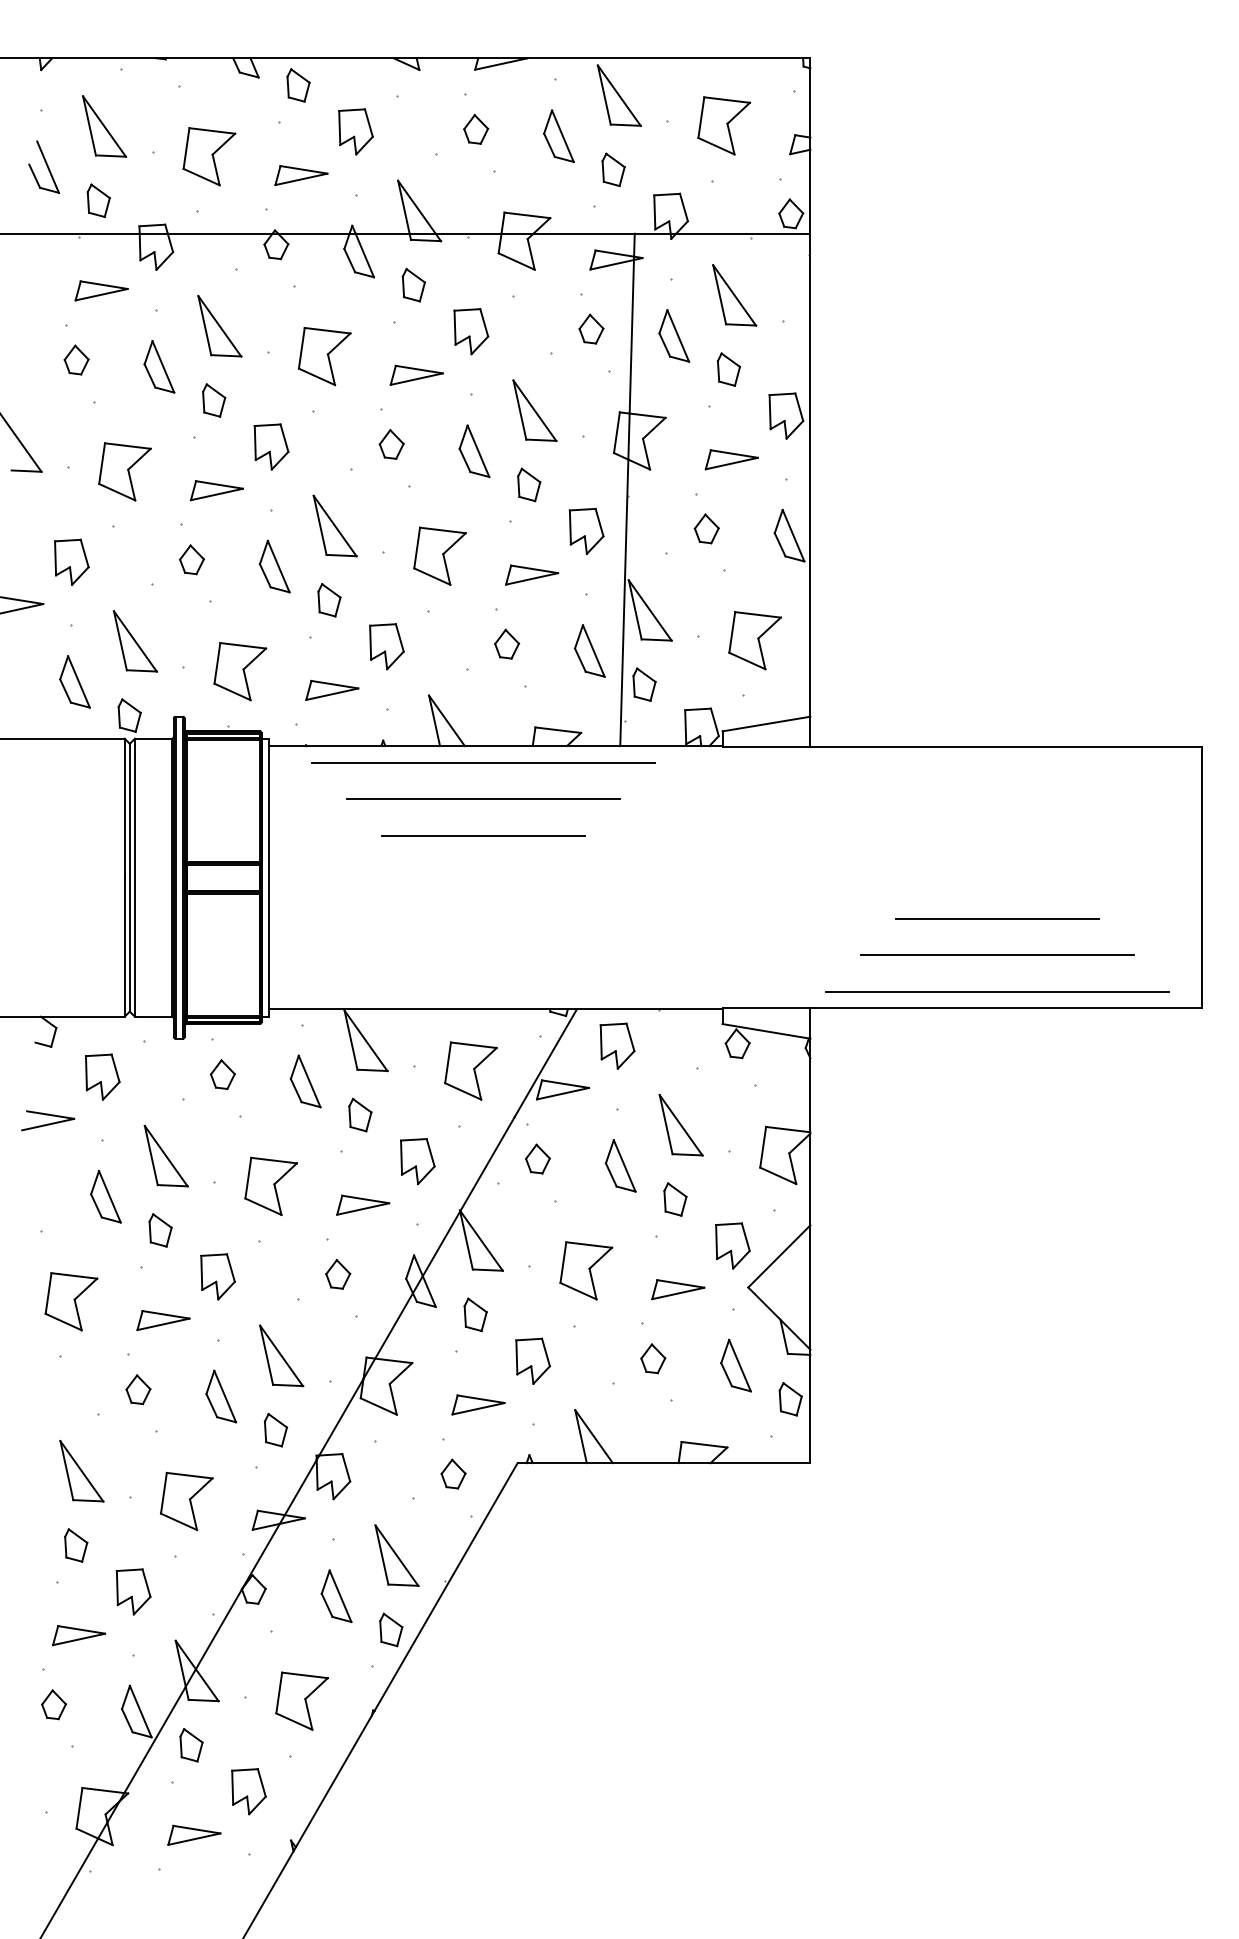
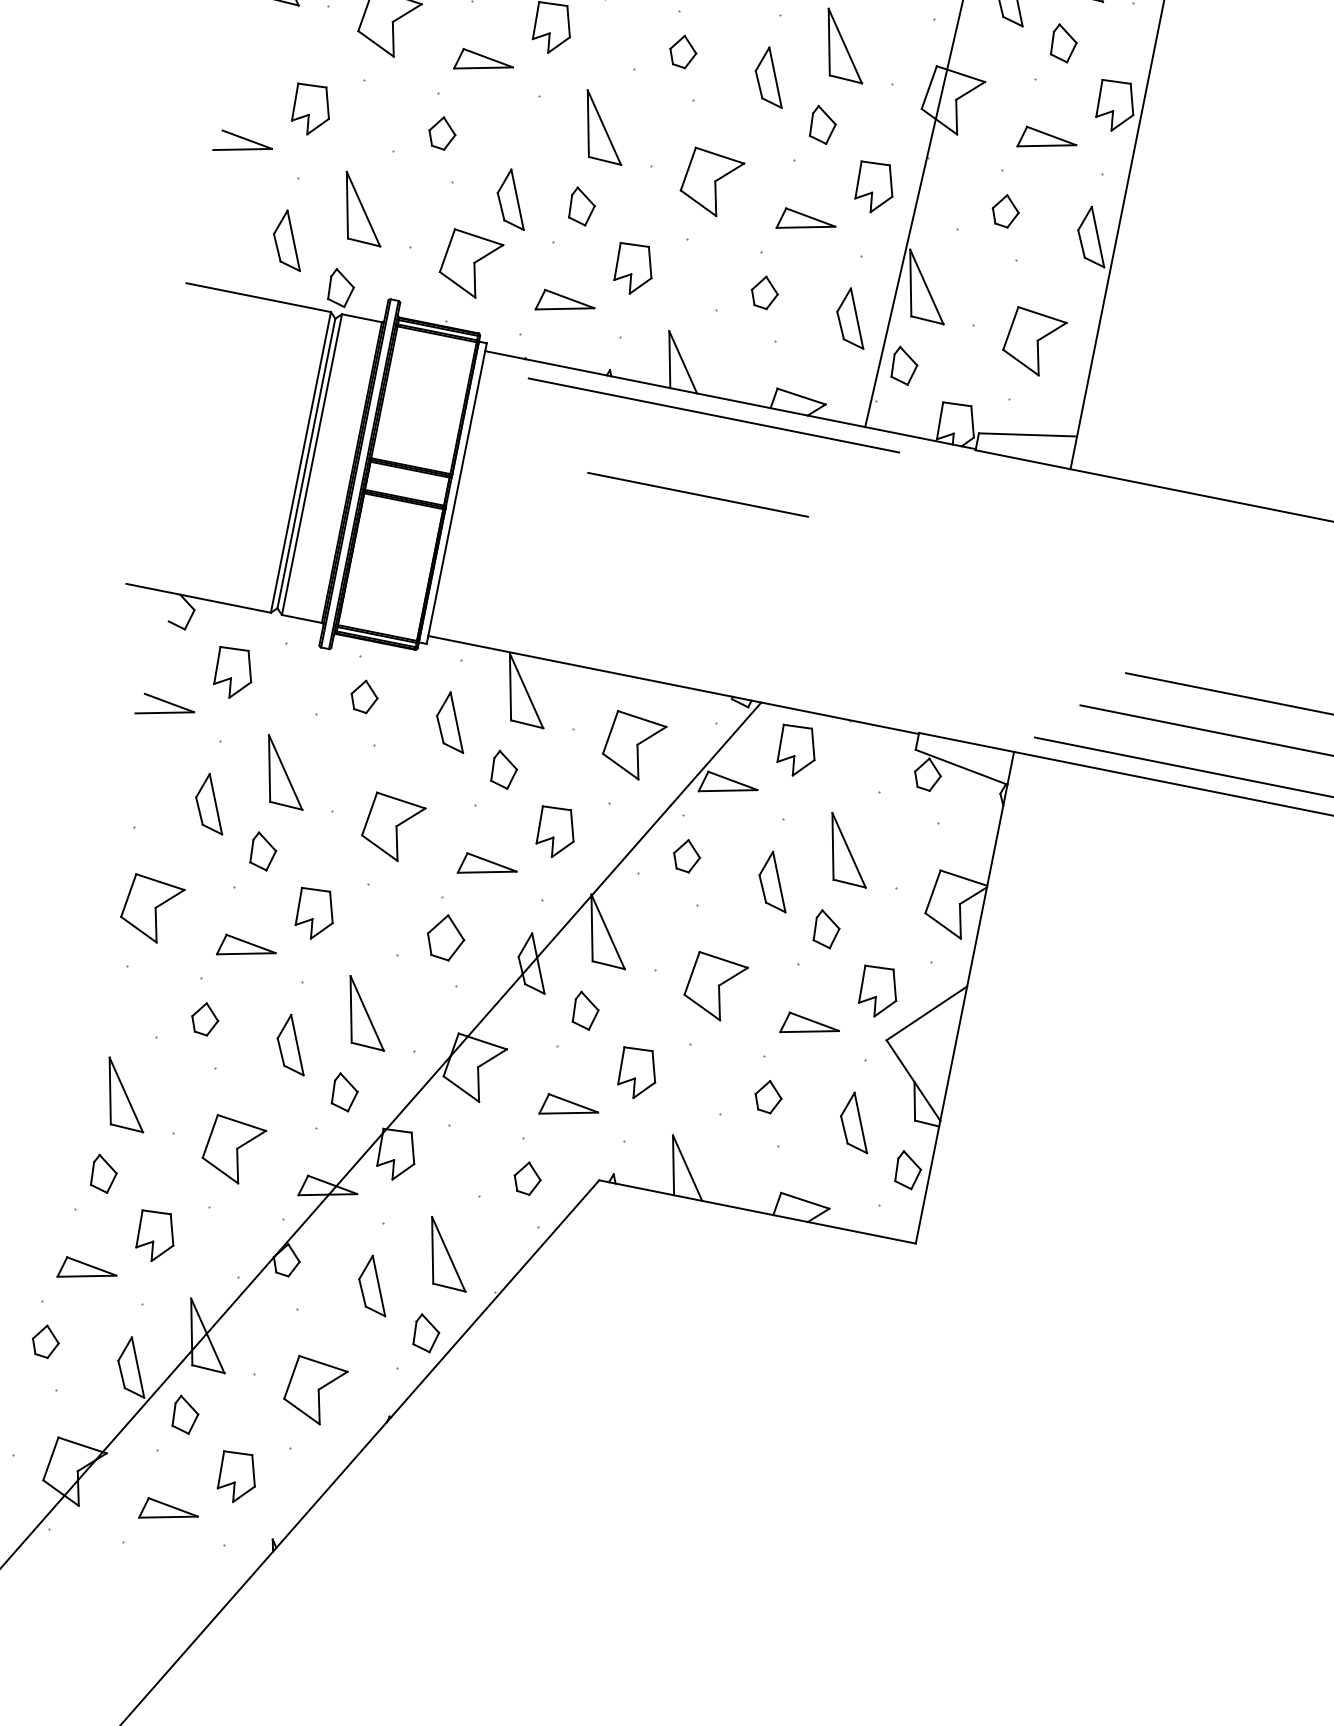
part: (274, 566) -> (513, 198), moved
line: (483, 799) -> (705, 455), removed
part: (338, 1274) -> (446, 937), size x1.4

